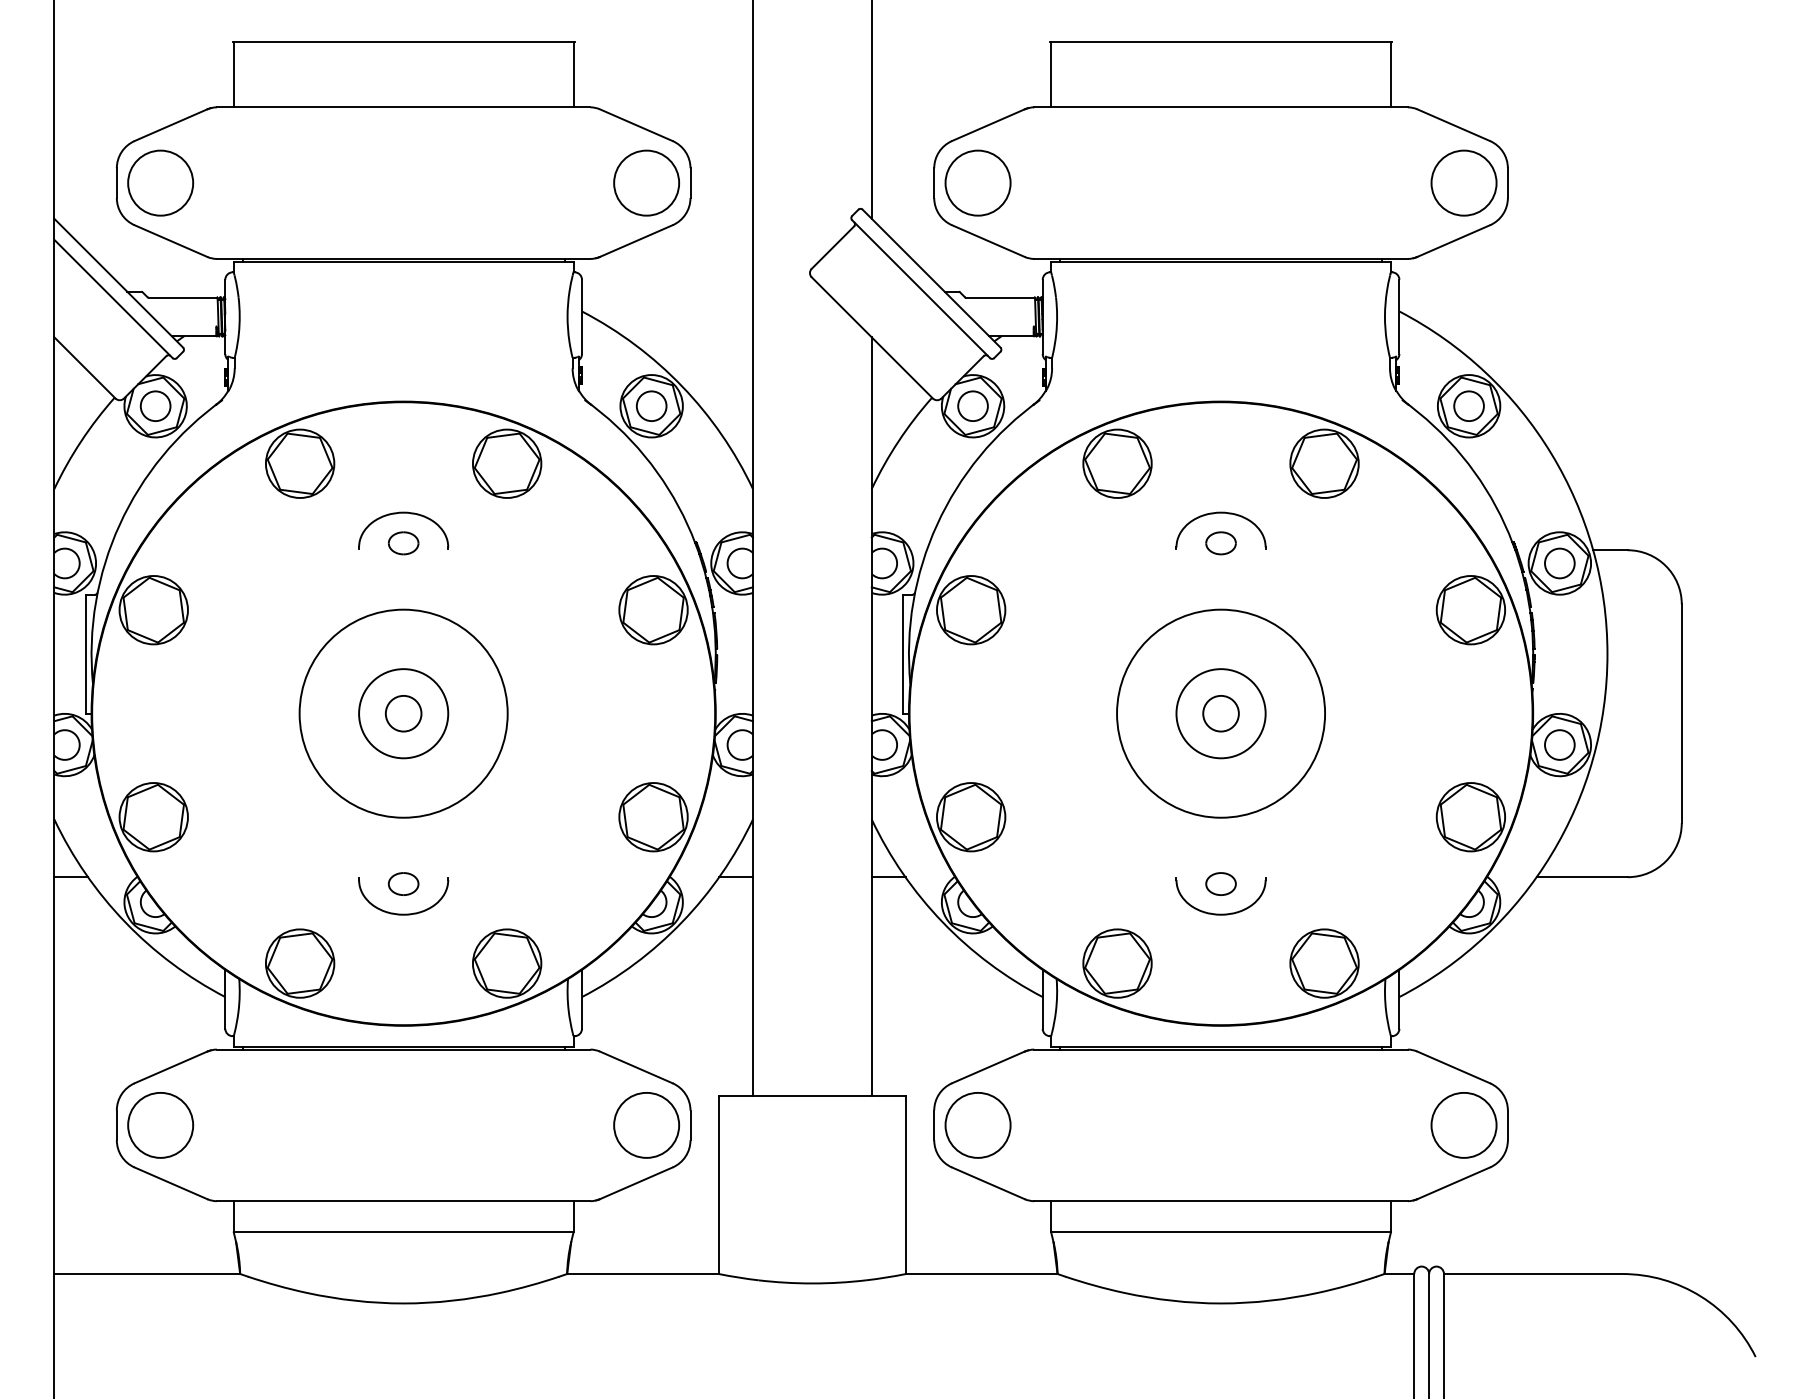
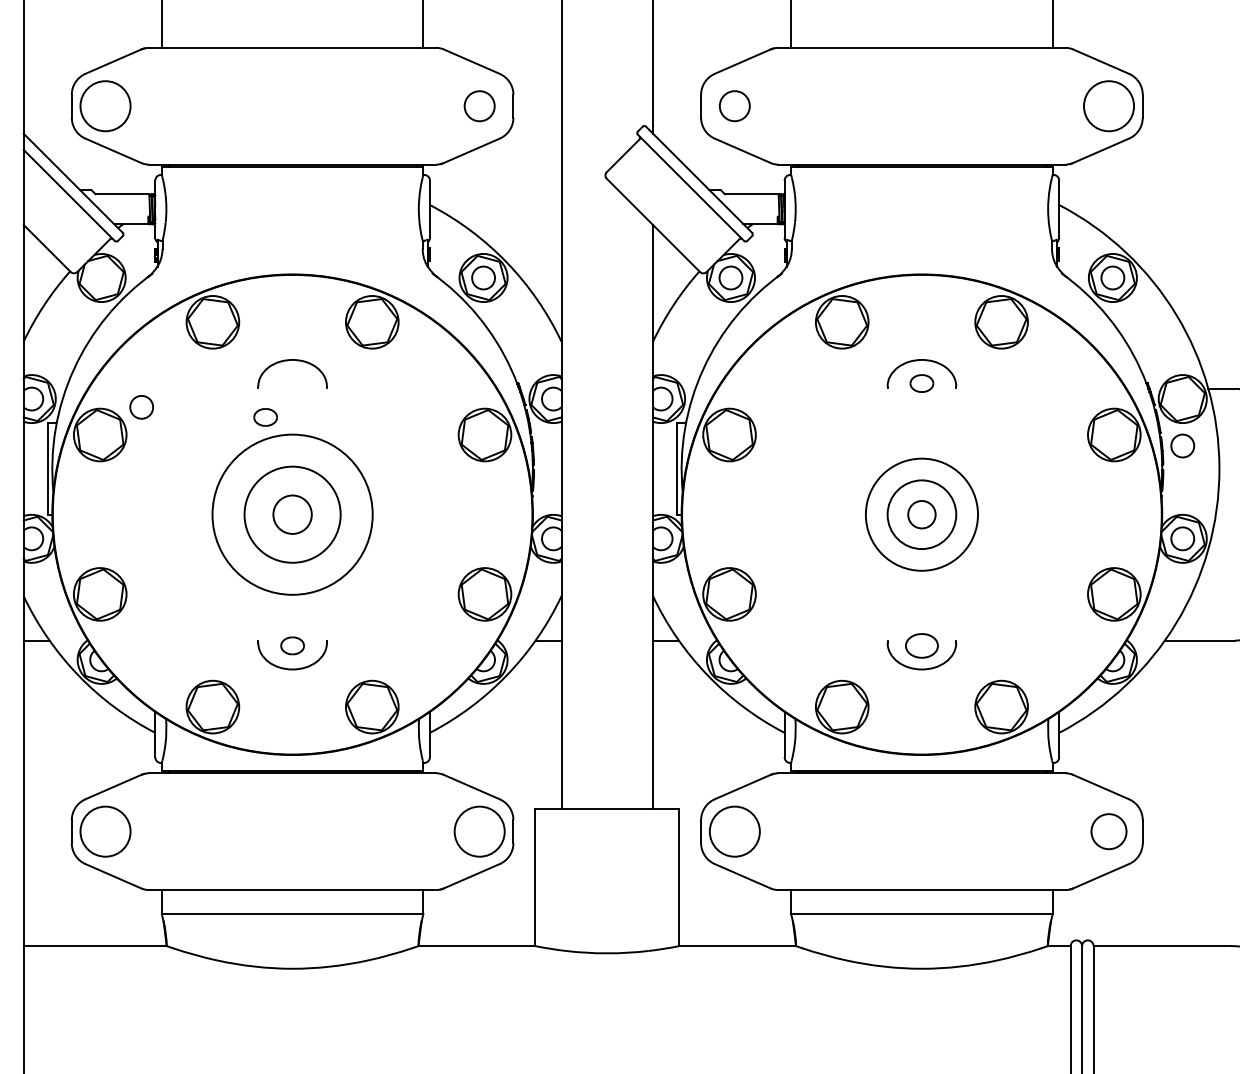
circle: (646, 182) -> (479, 105), size x0.6
circle: (977, 182) -> (734, 105), size x0.6
circle: (155, 405) -> (141, 406), moved
part: (403, 543) -> (265, 417), moved
circle: (1559, 563) -> (1182, 446), moved
circle: (403, 713) -> (292, 514), size x1.4
circle: (403, 713) -> (292, 514), size x1.4
circle: (1221, 713) -> (922, 514), size x0.7
part: (1220, 883) -> (921, 645), size x1.4
circle: (1463, 1124) -> (1108, 830), size x0.7

